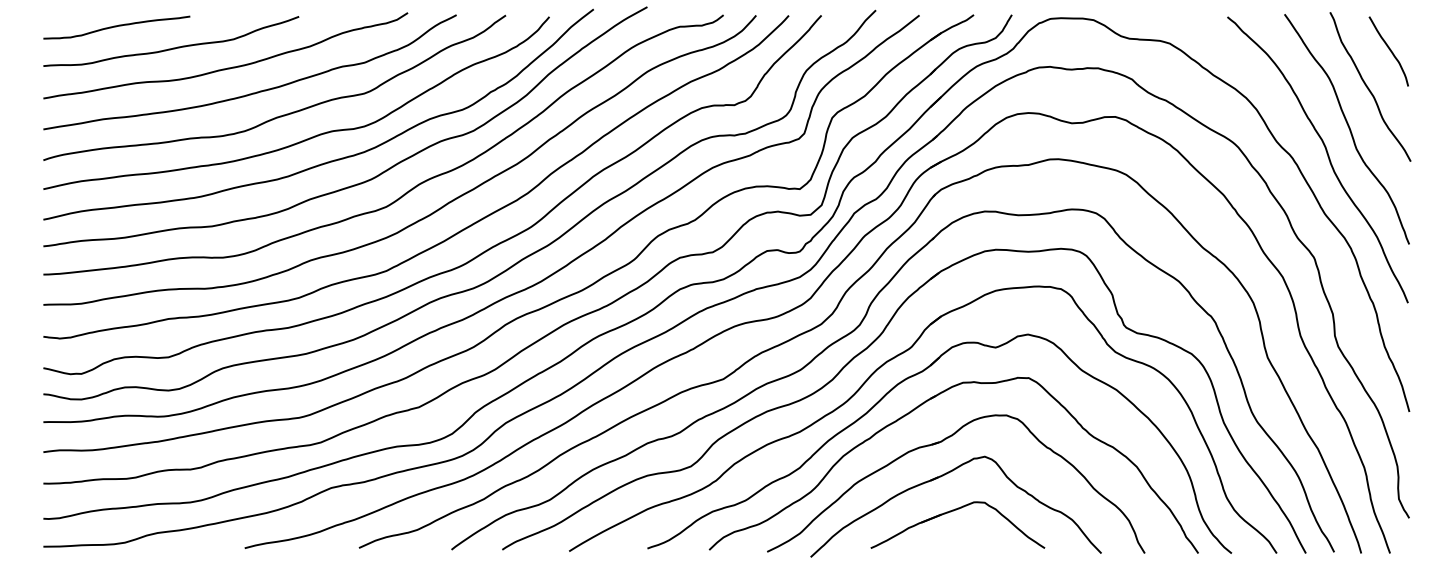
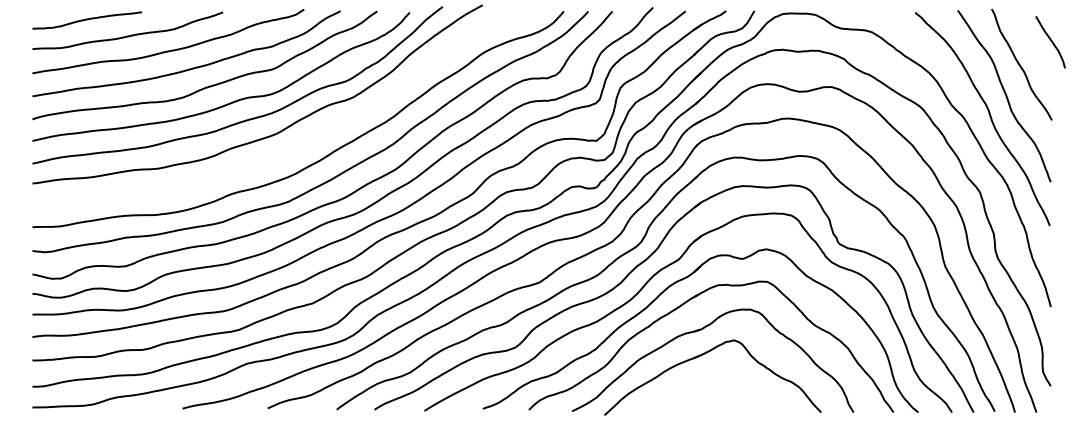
curve: (1388, 50) -> (1050, 41), moved
curve: (412, 187) -> (307, 139), removed
part: (954, 511) -> (711, 381), removed

